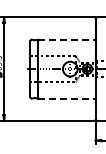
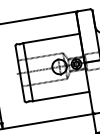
line: (67, 39) -> (51, 38), dashed -> solid
line: (67, 98) -> (61, 96), dashed -> solid

